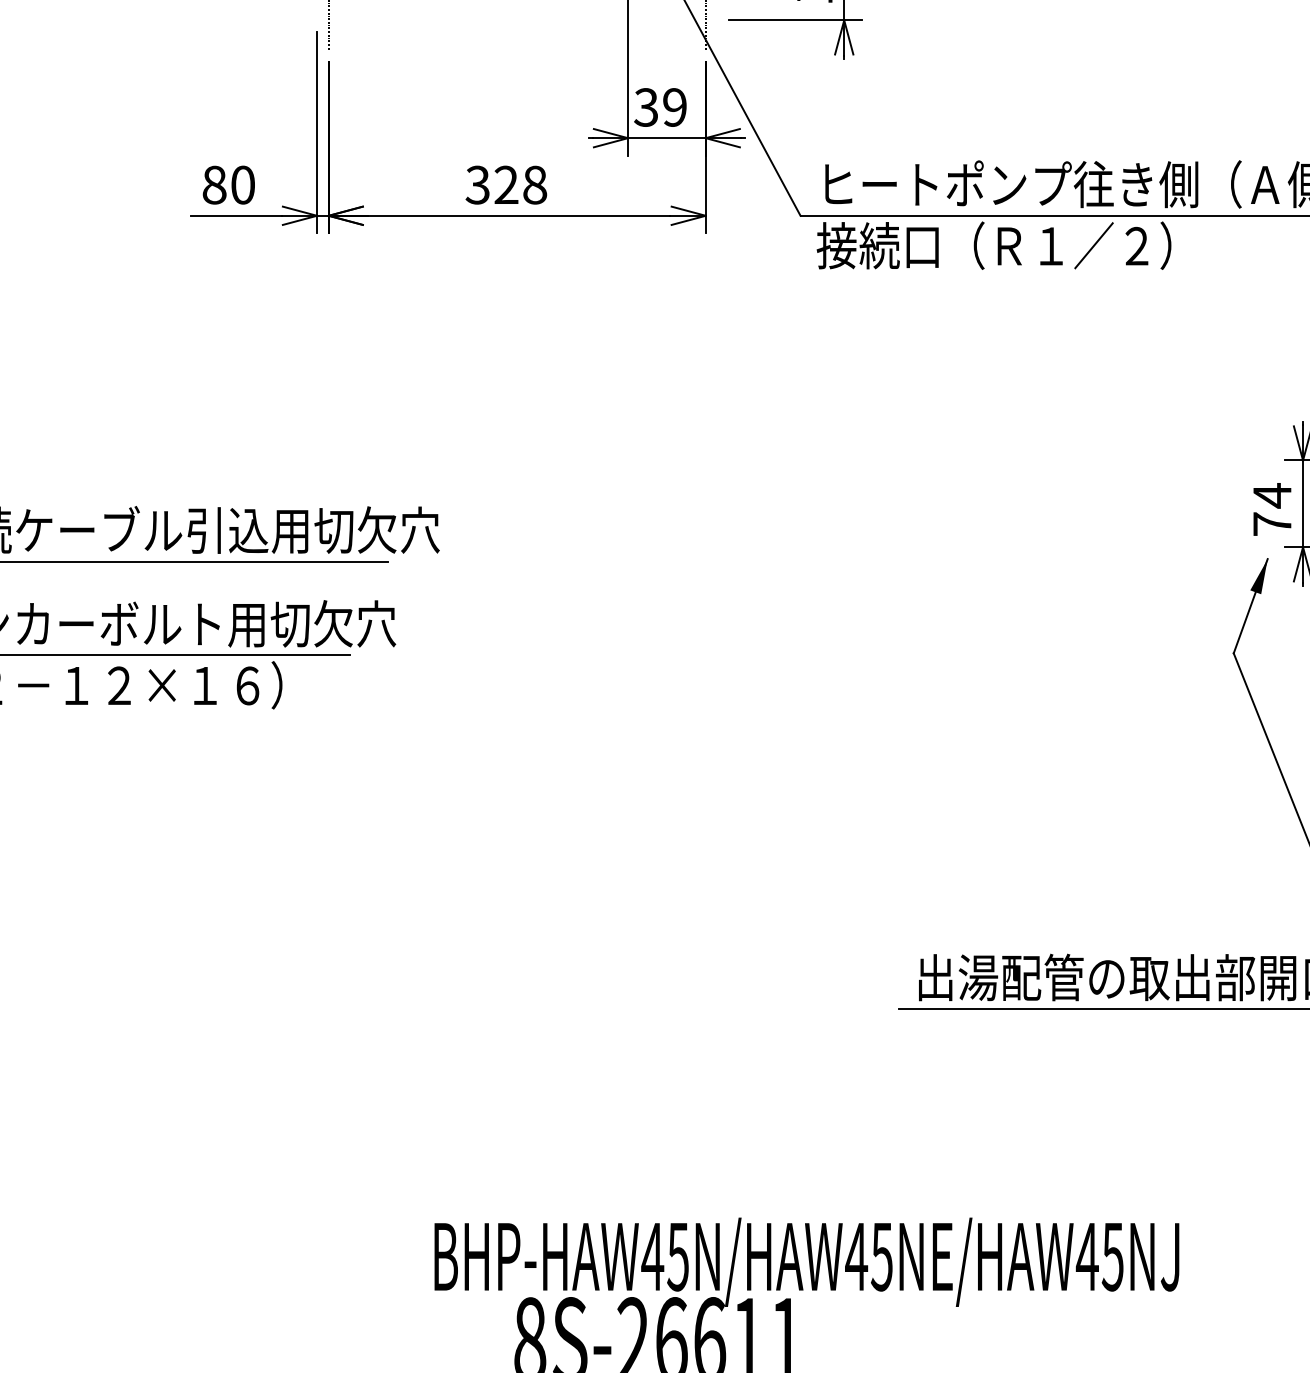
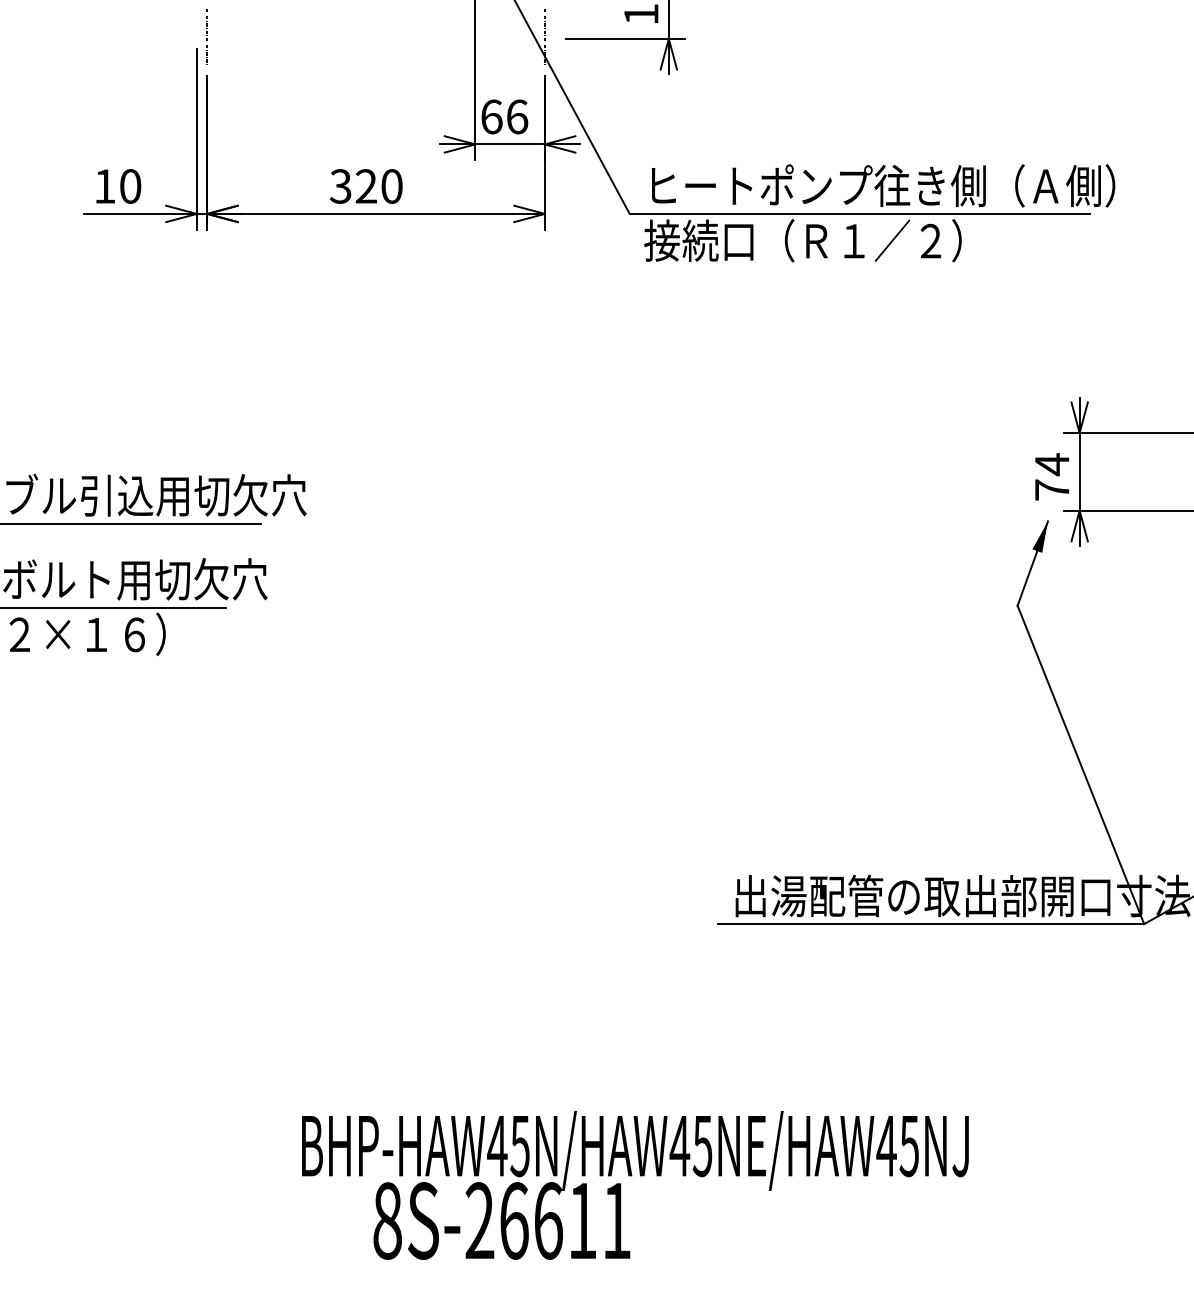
text: (660, 106) -> (504, 116), 39 -> 66
text: (213, 185) -> (104, 186), 80 -> 10
text: (534, 185) -> (391, 186), 328 -> 320

